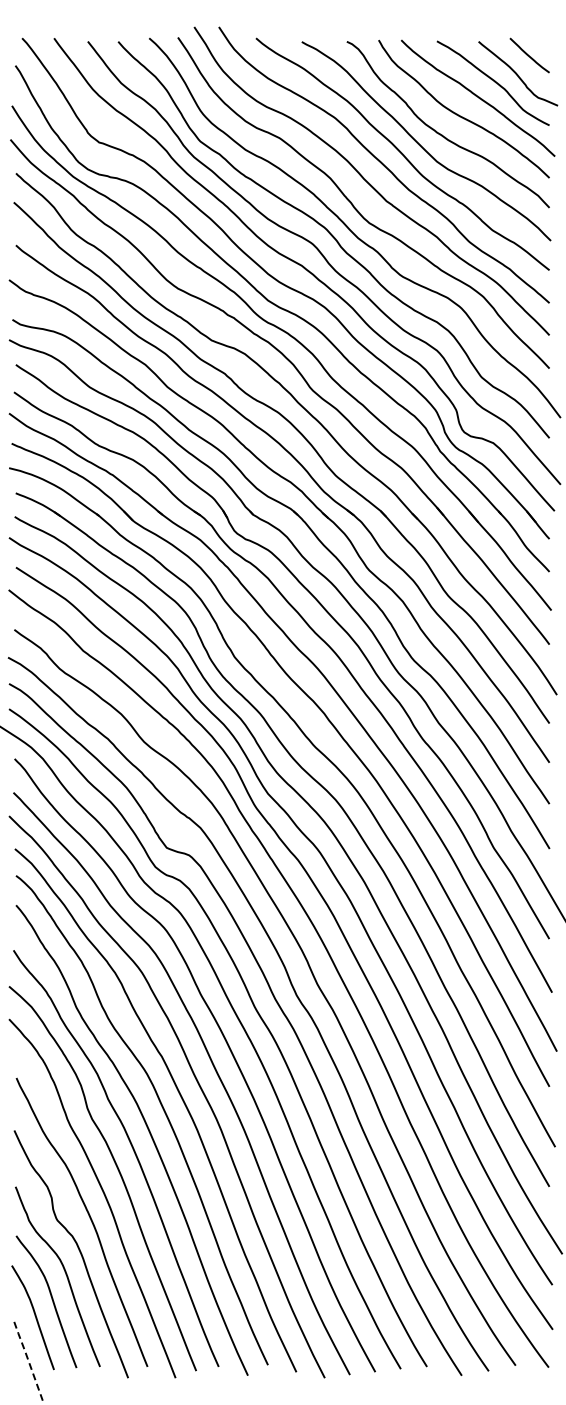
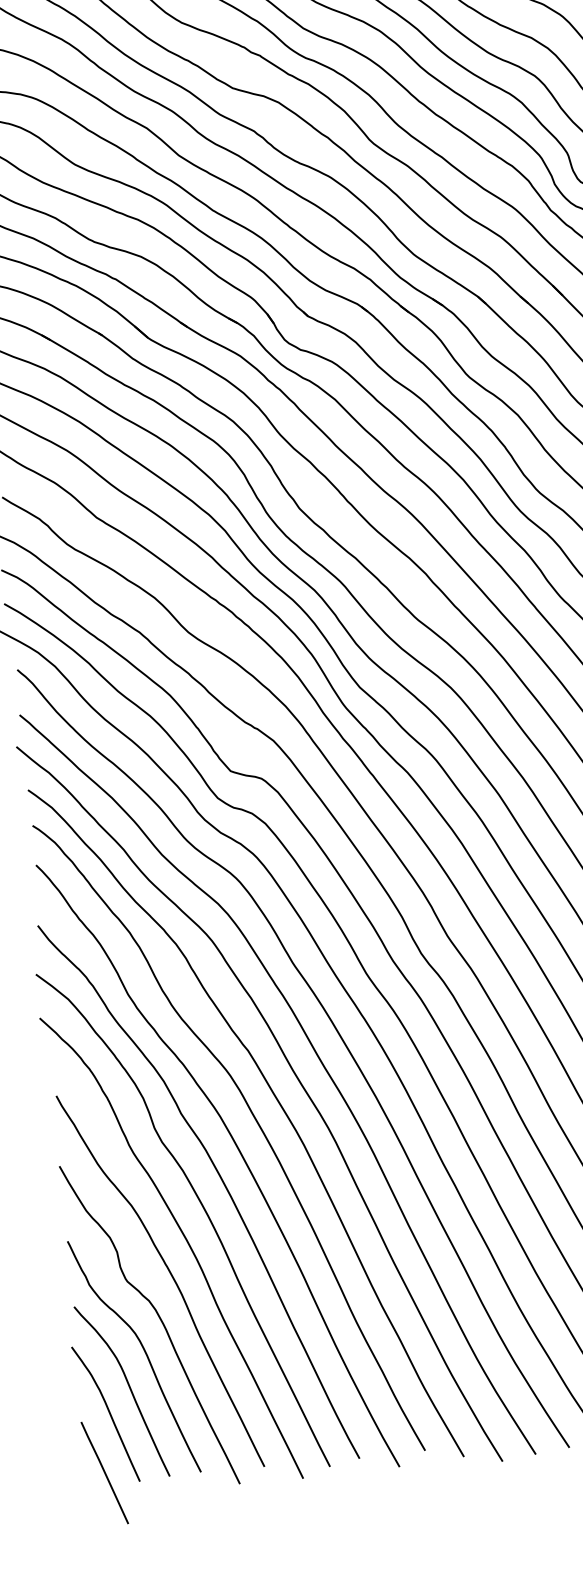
line: (28, 1360) -> (104, 1471), dashed -> solid

